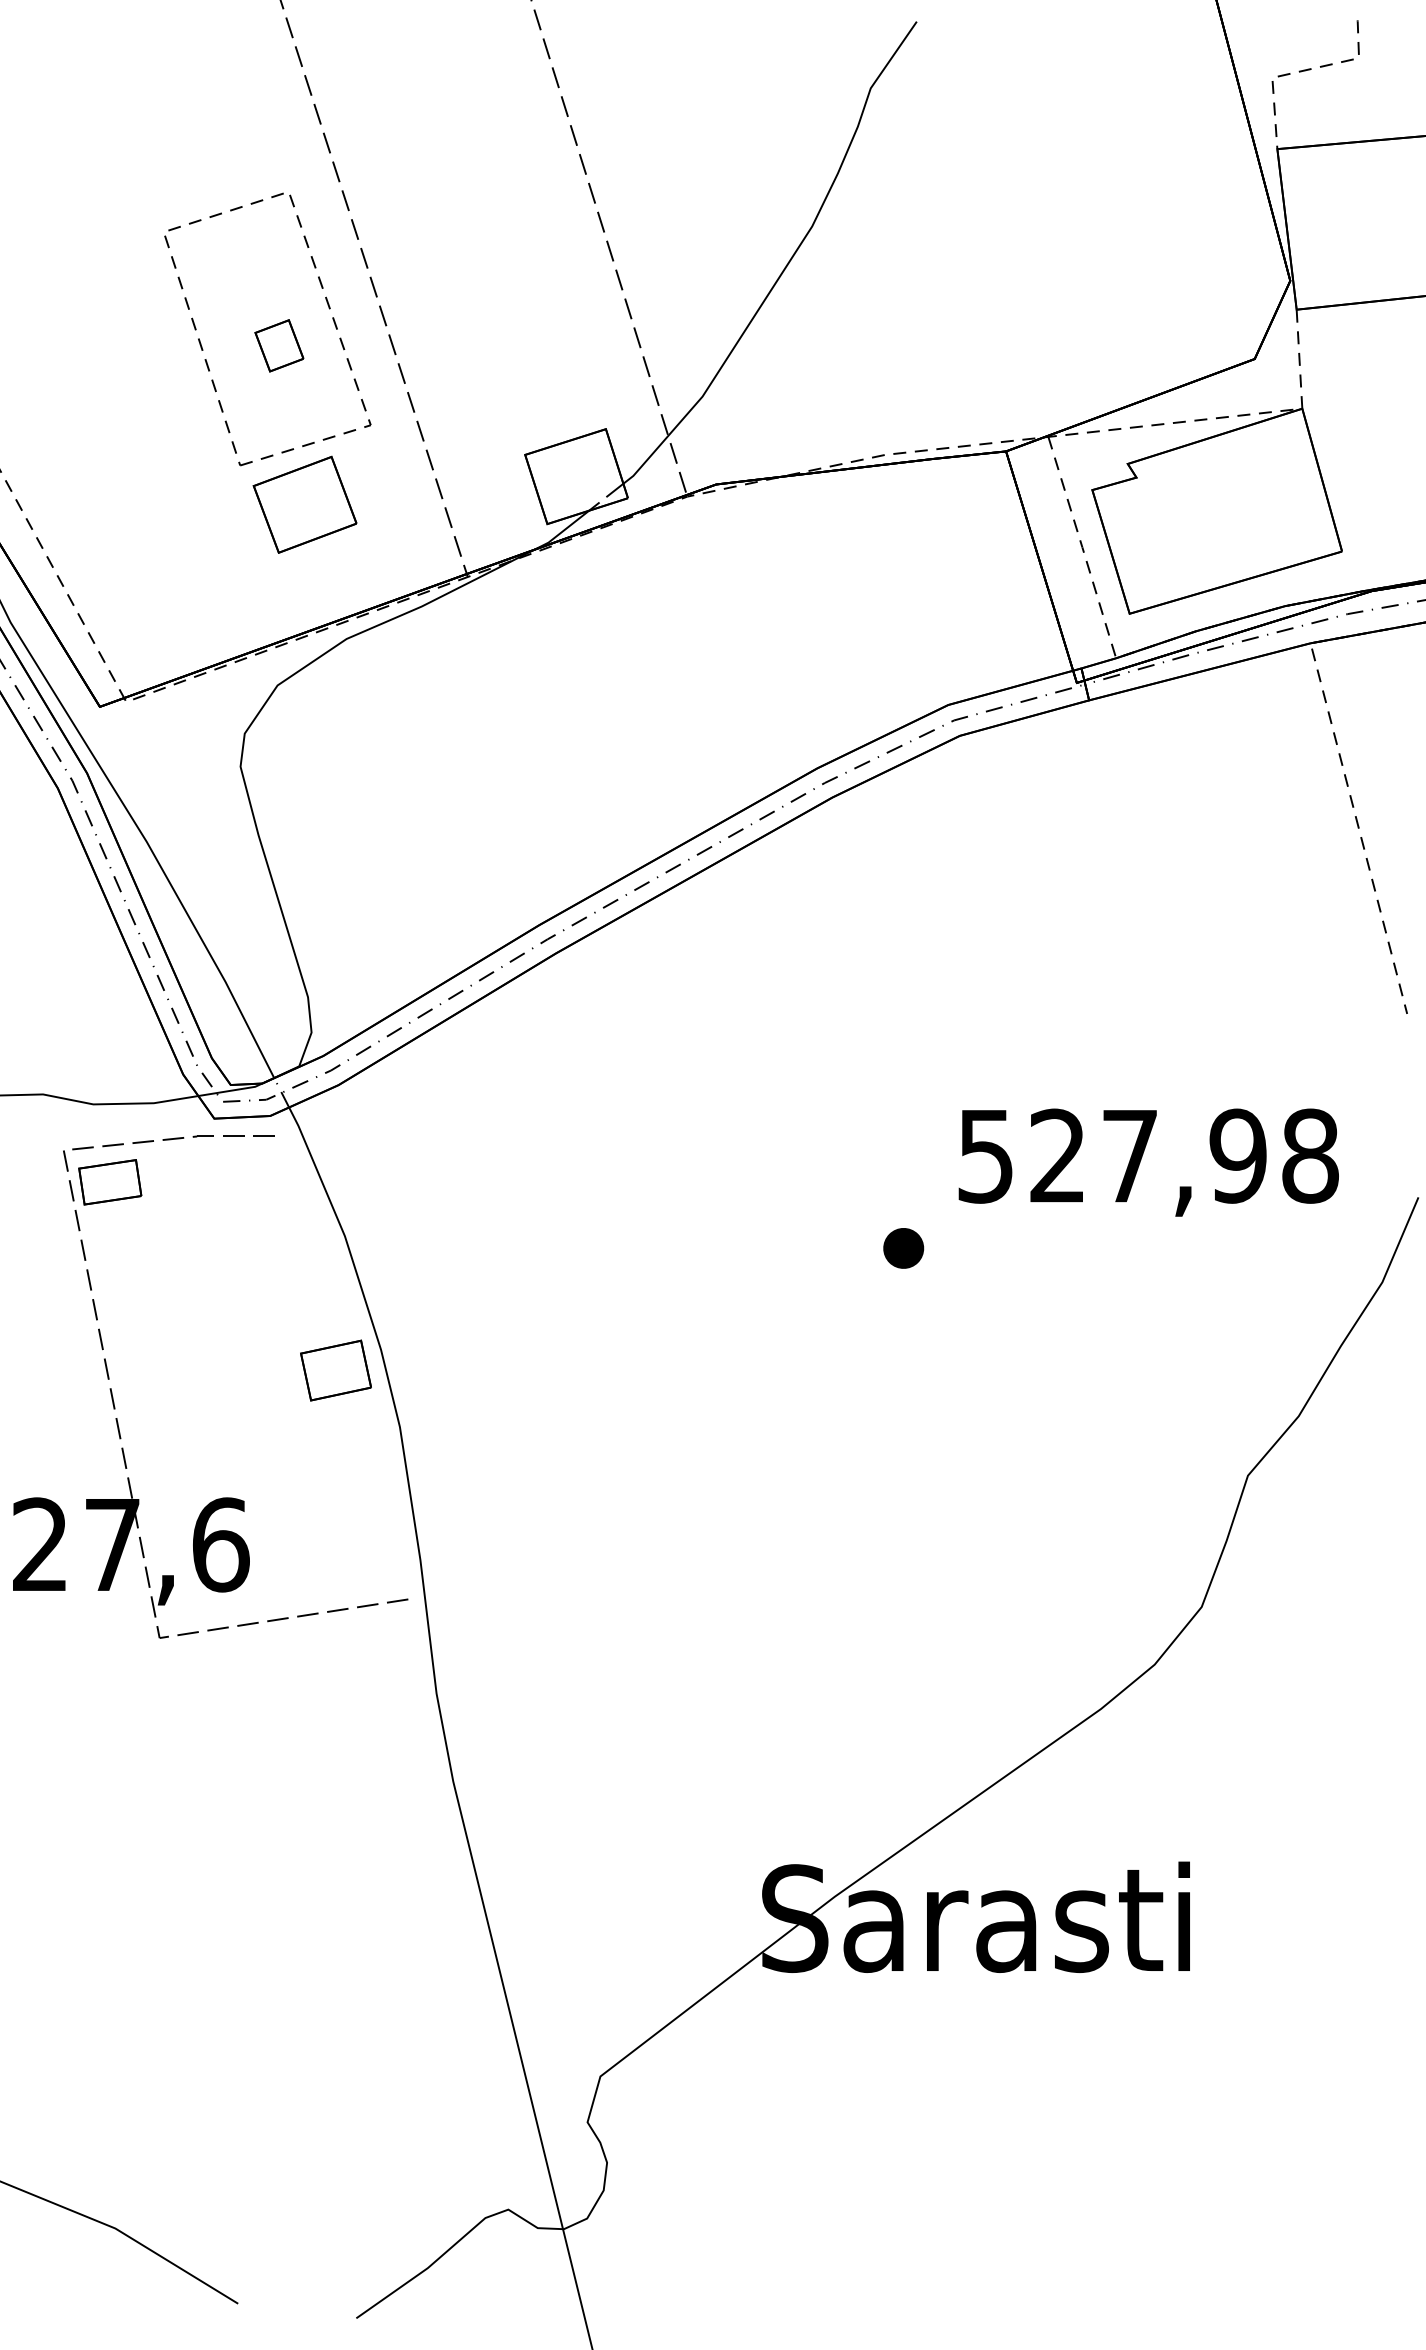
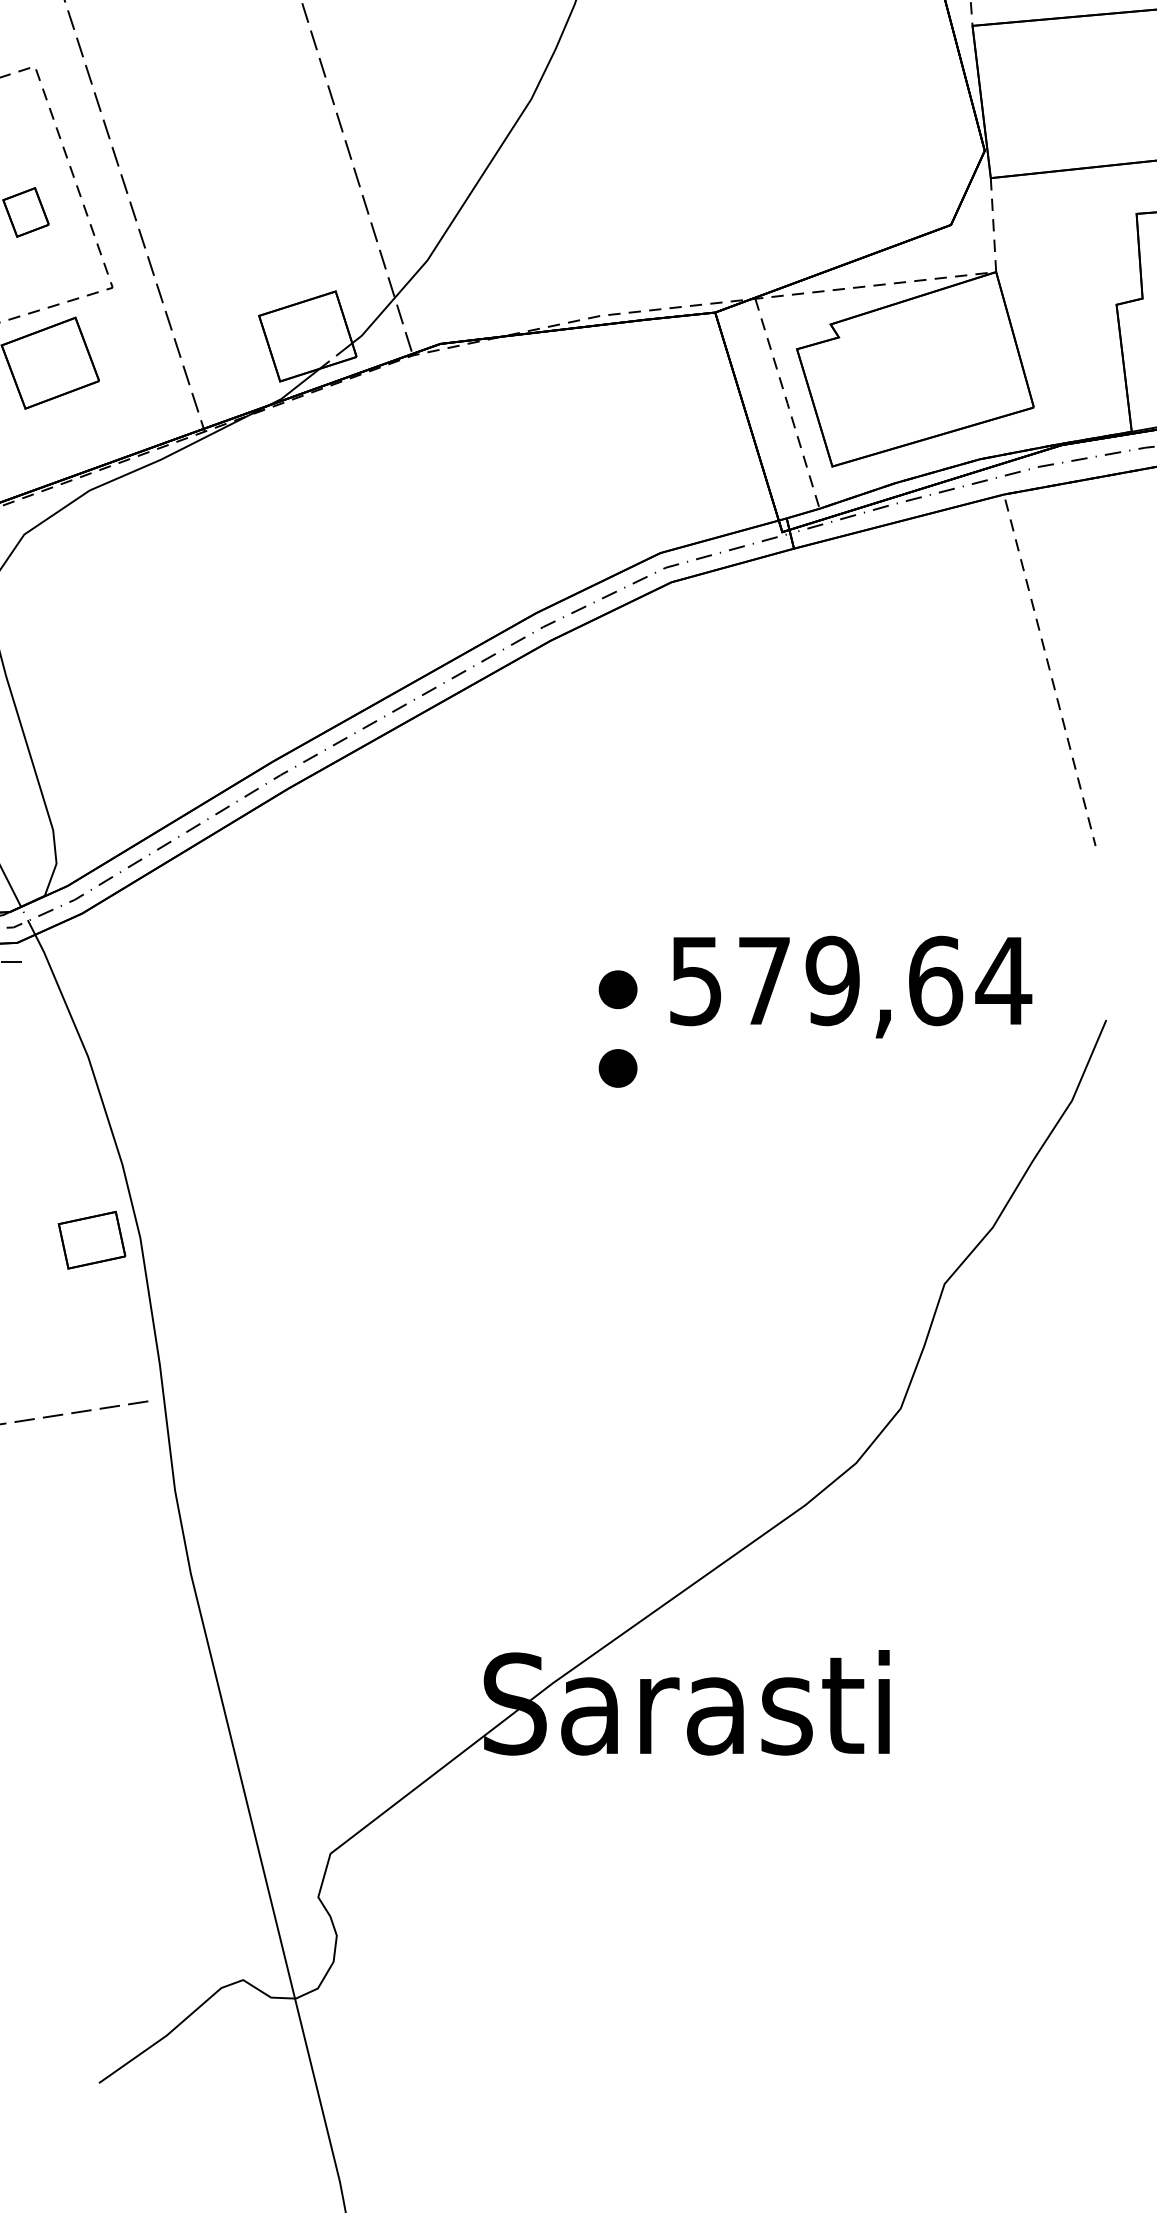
text: (1185, 1155) -> (885, 980), 527,98 -> 579,64
part: (903, 1165) -> (617, 989), added
part: (335, 1370) -> (91, 1240), moved

